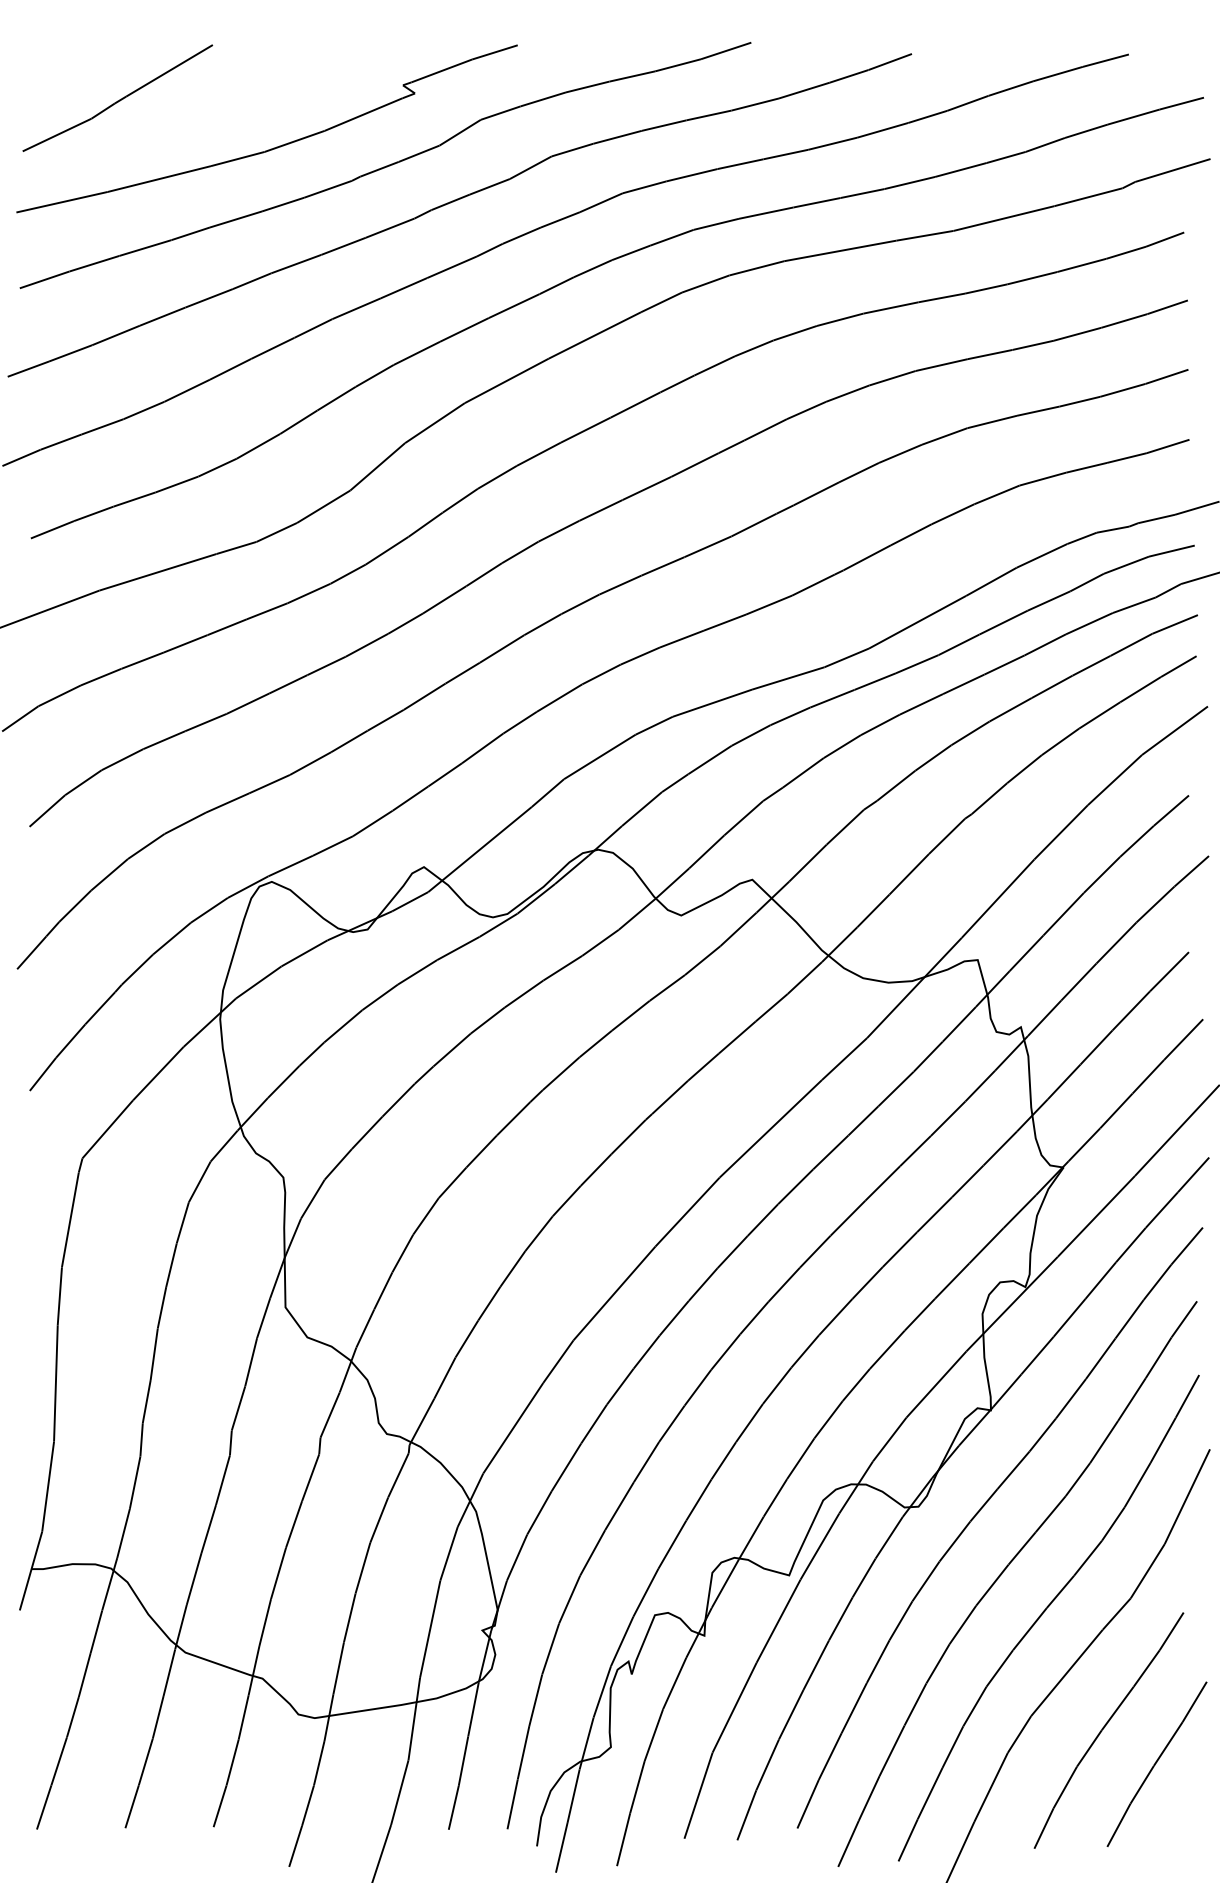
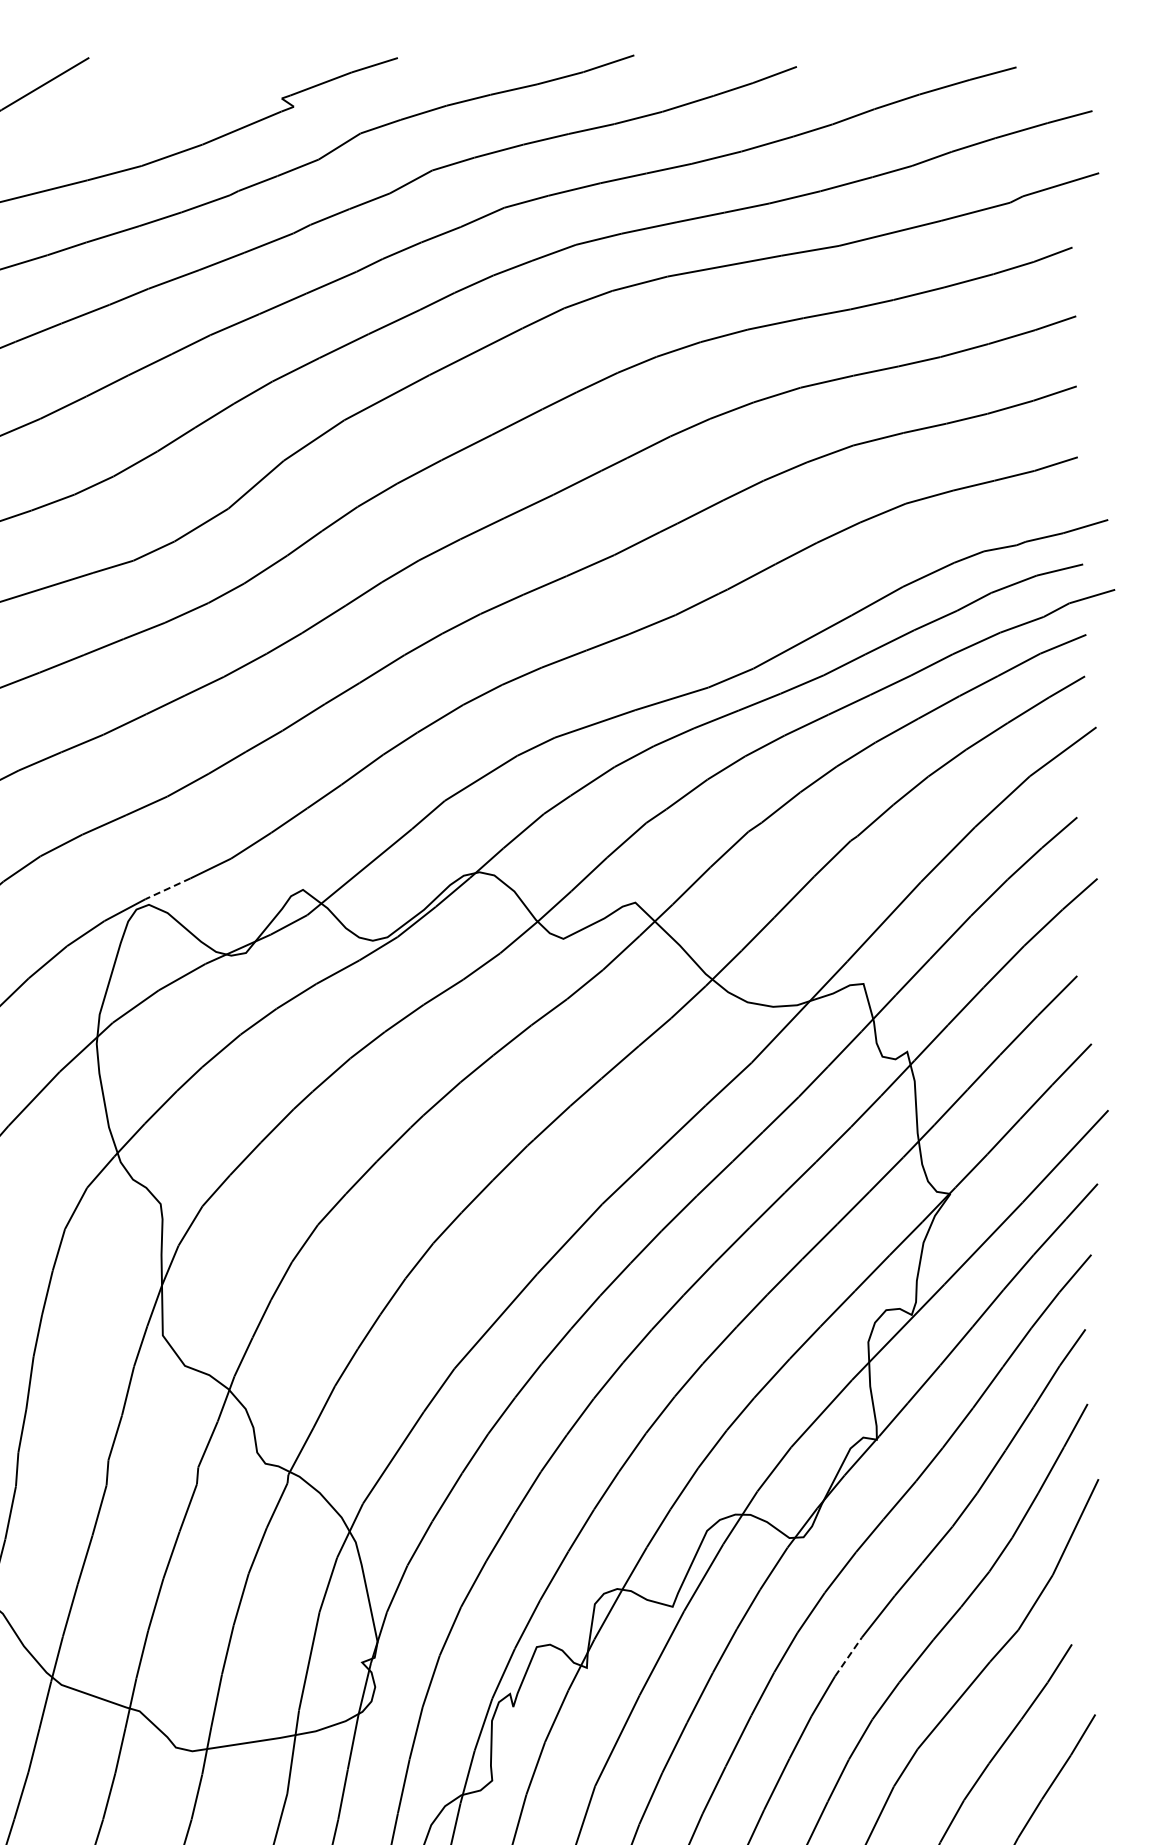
line: (290, 866) -> (167, 889), solid -> dashed
line: (963, 1624) -> (849, 1656), solid -> dashed

